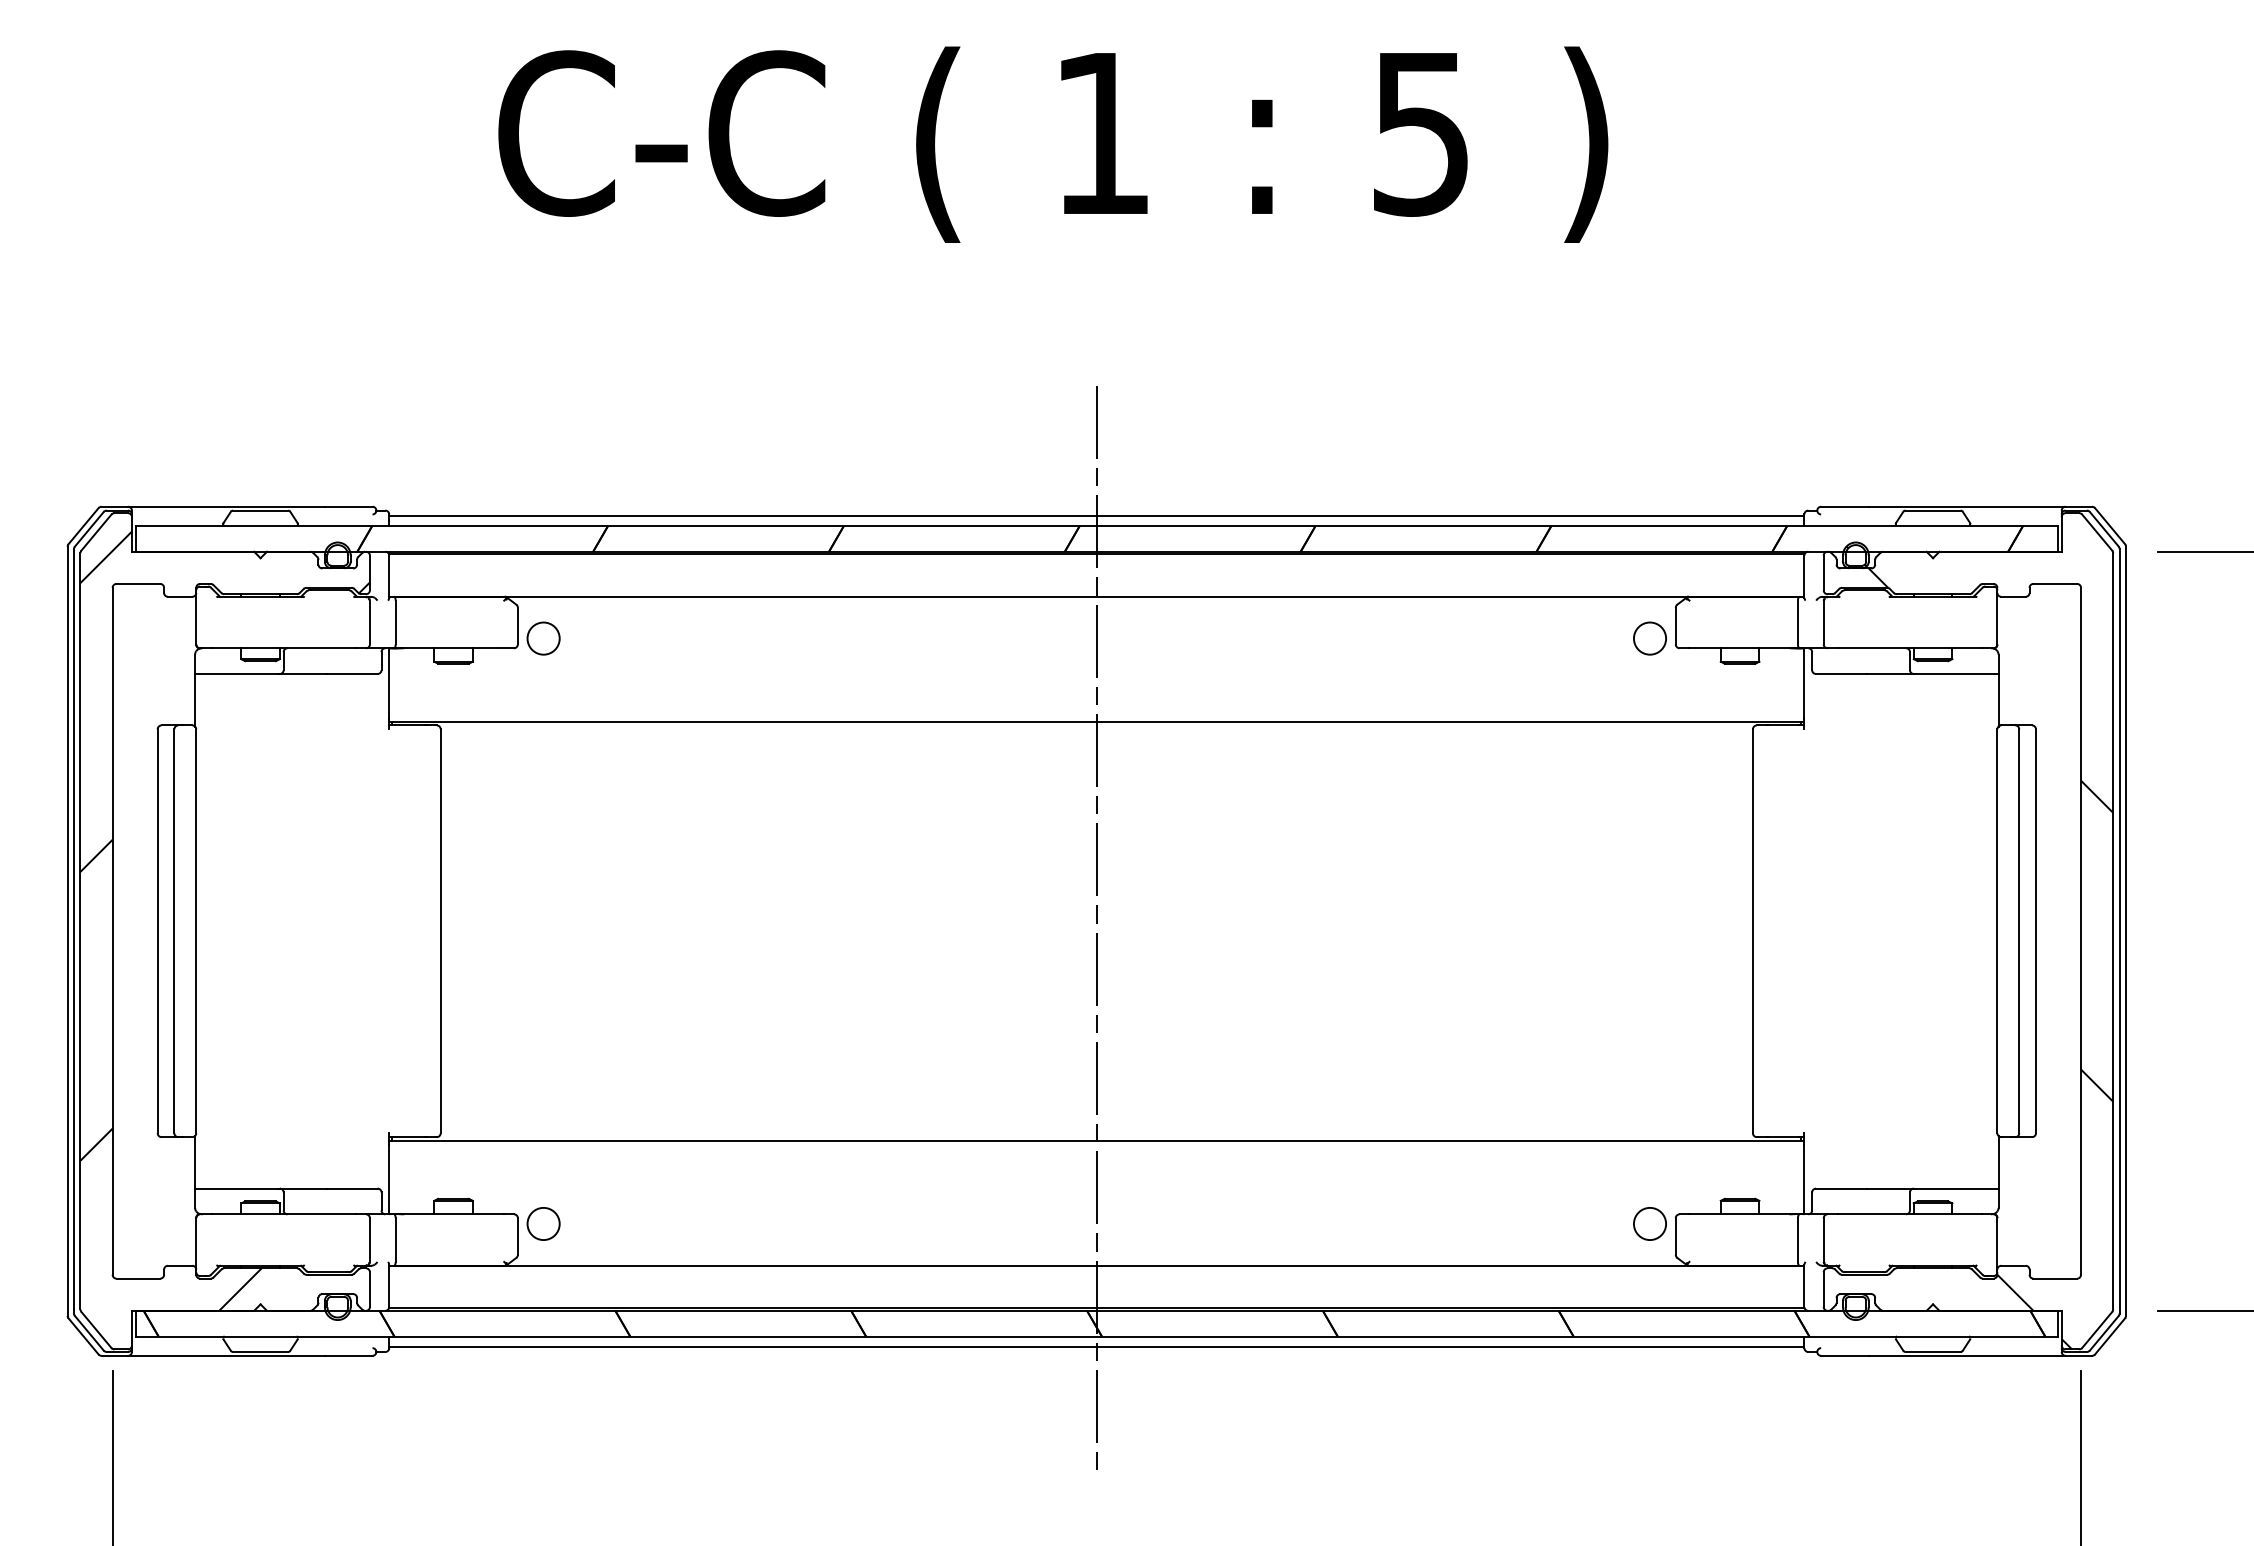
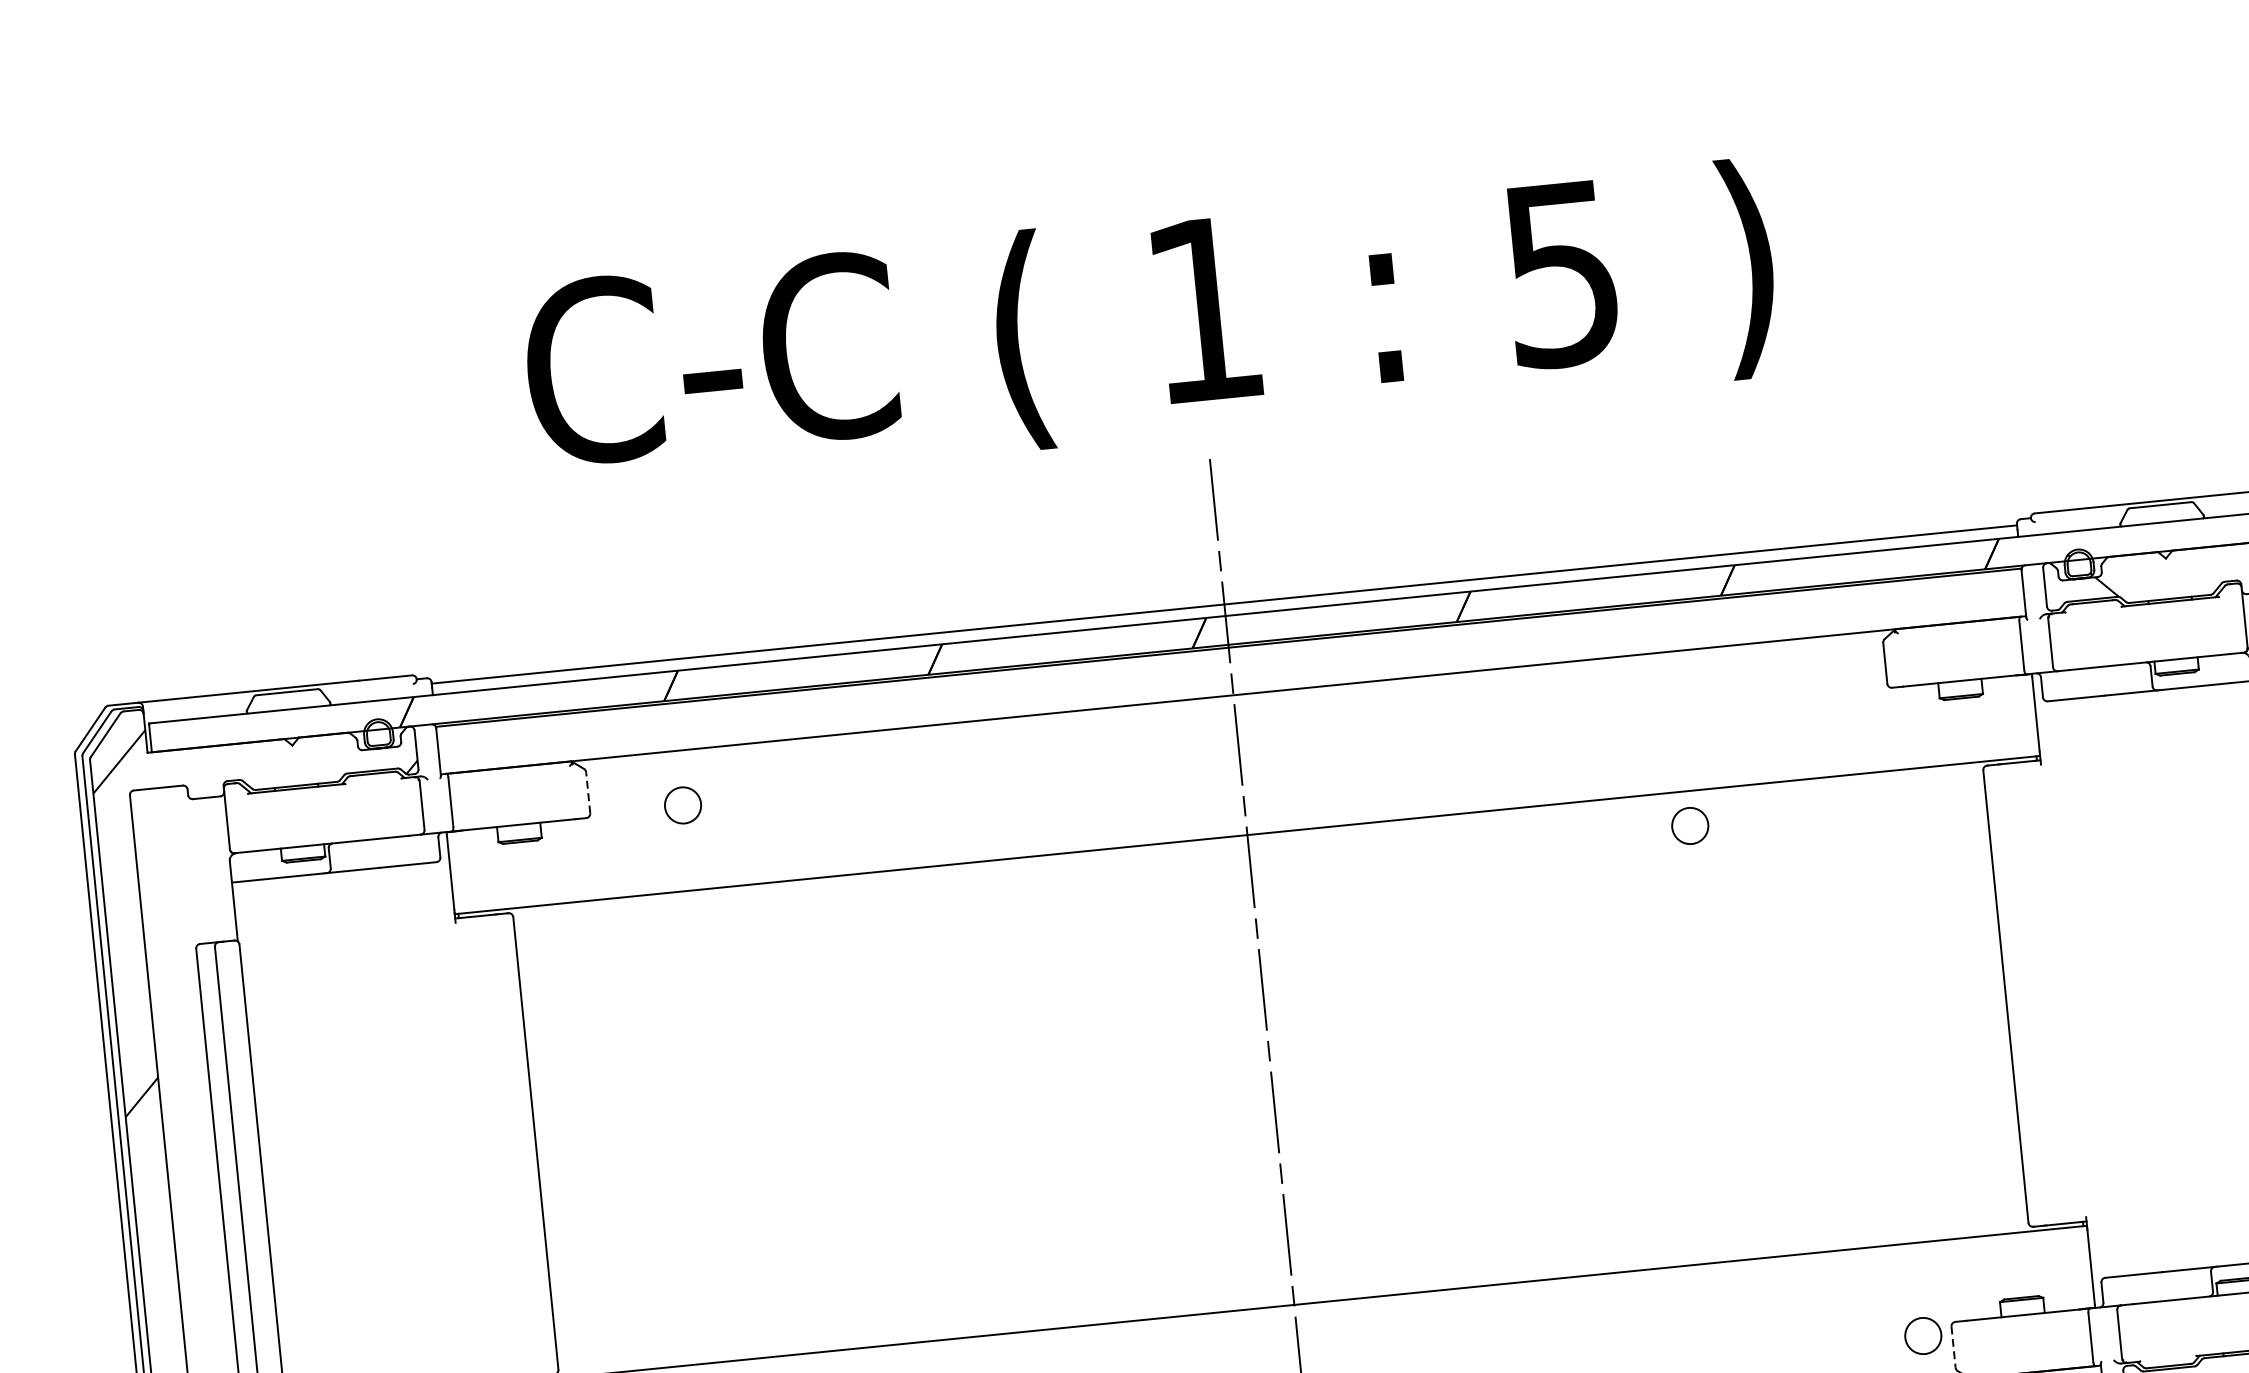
text: (1053, 144) -> (1151, 327), moved
line: (517, 625) -> (587, 792), solid -> dashed
circle: (543, 638) -> (682, 805), moved
circle: (1649, 638) -> (1689, 825), moved
line: (1675, 1237) -> (1953, 1348), solid -> dashed

